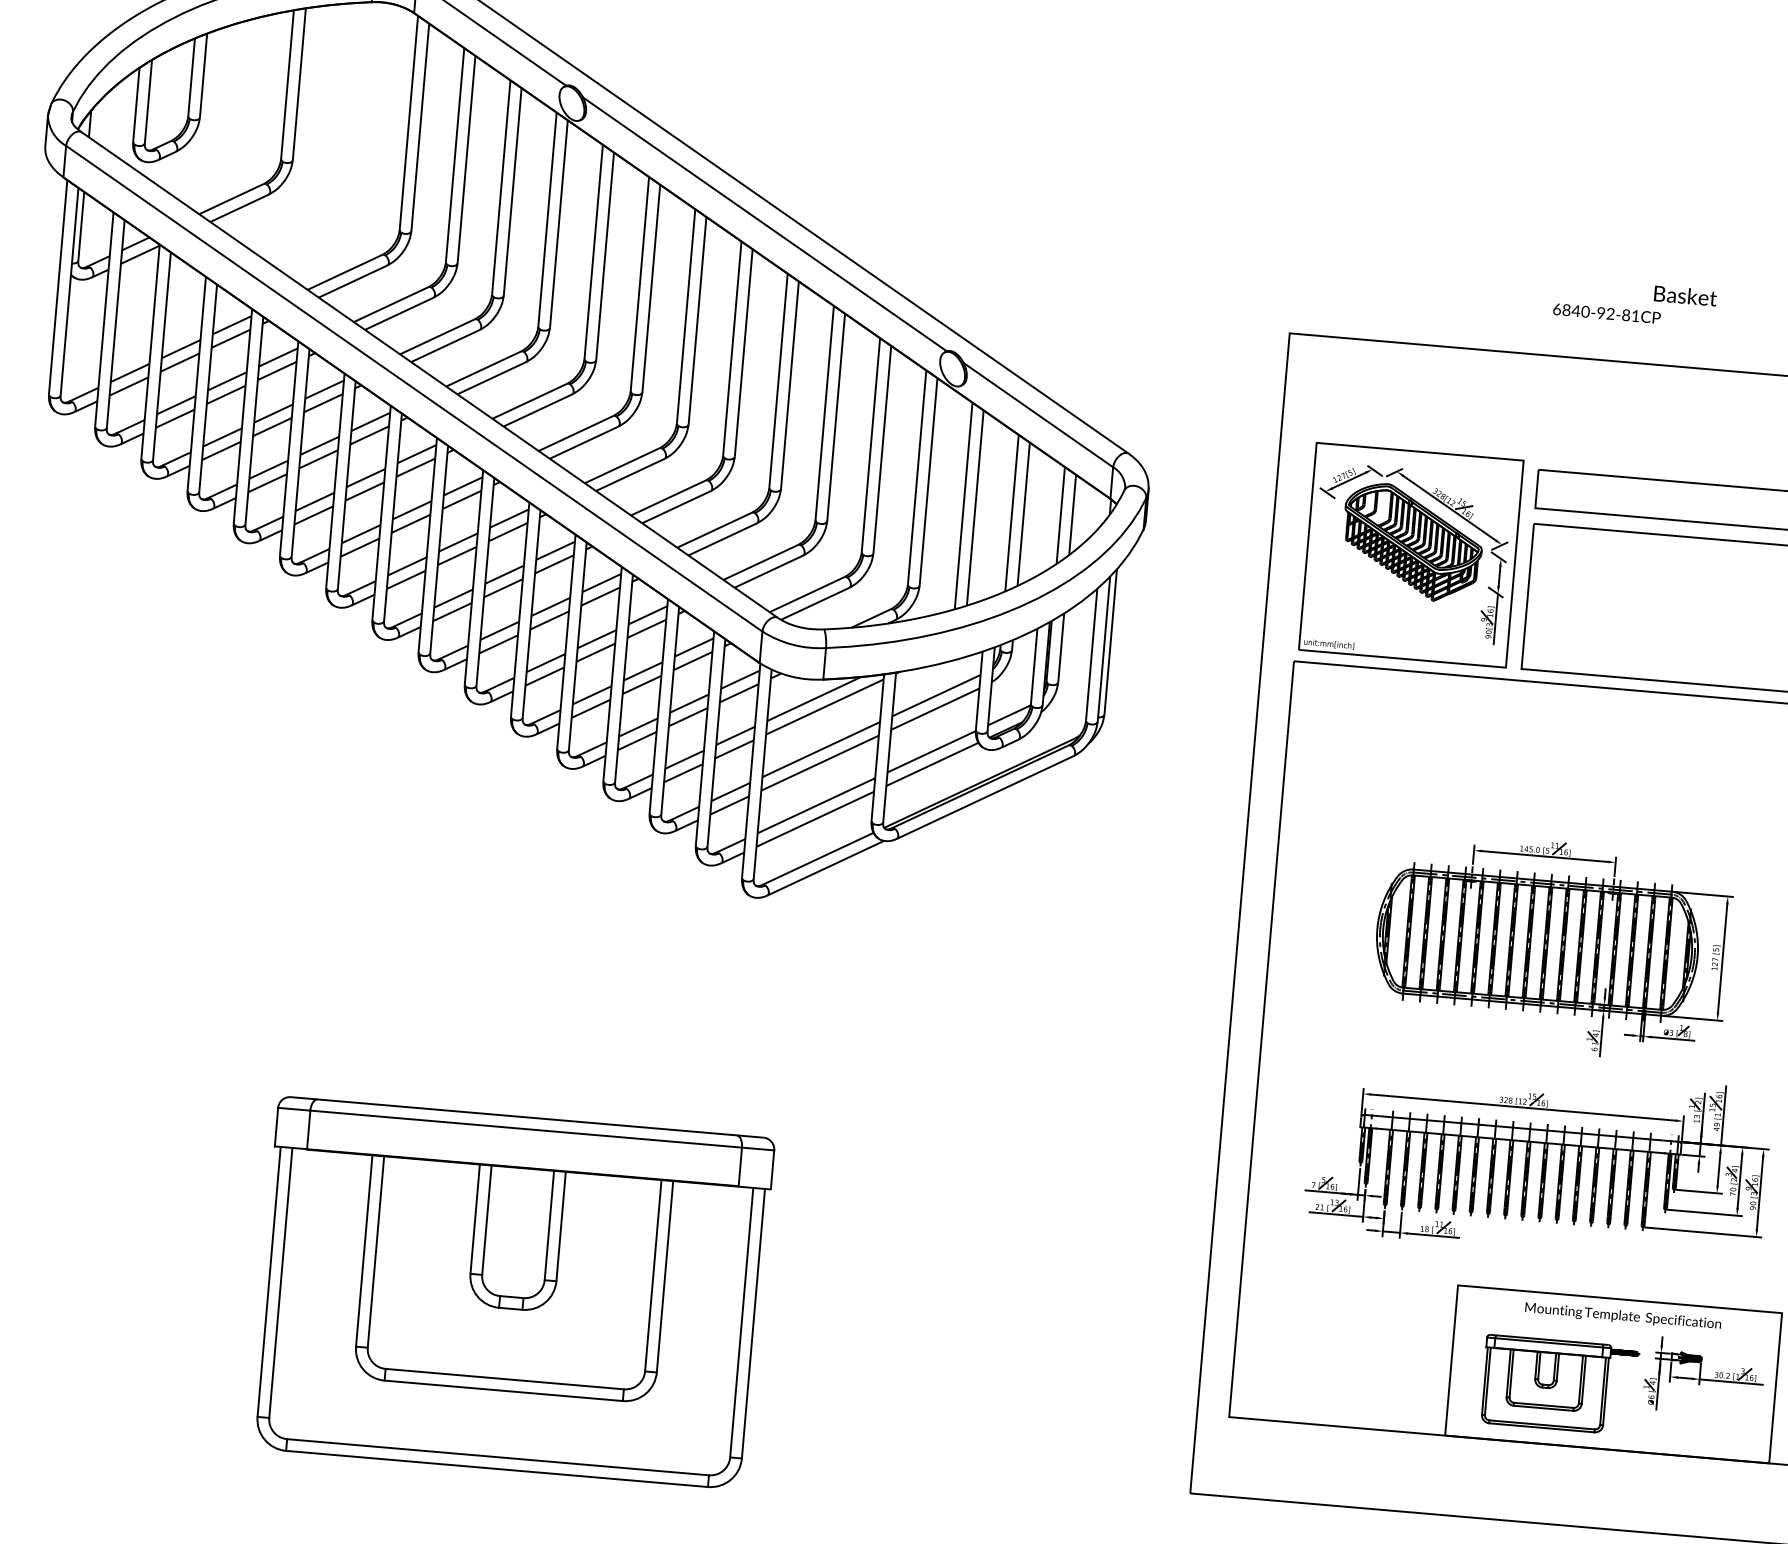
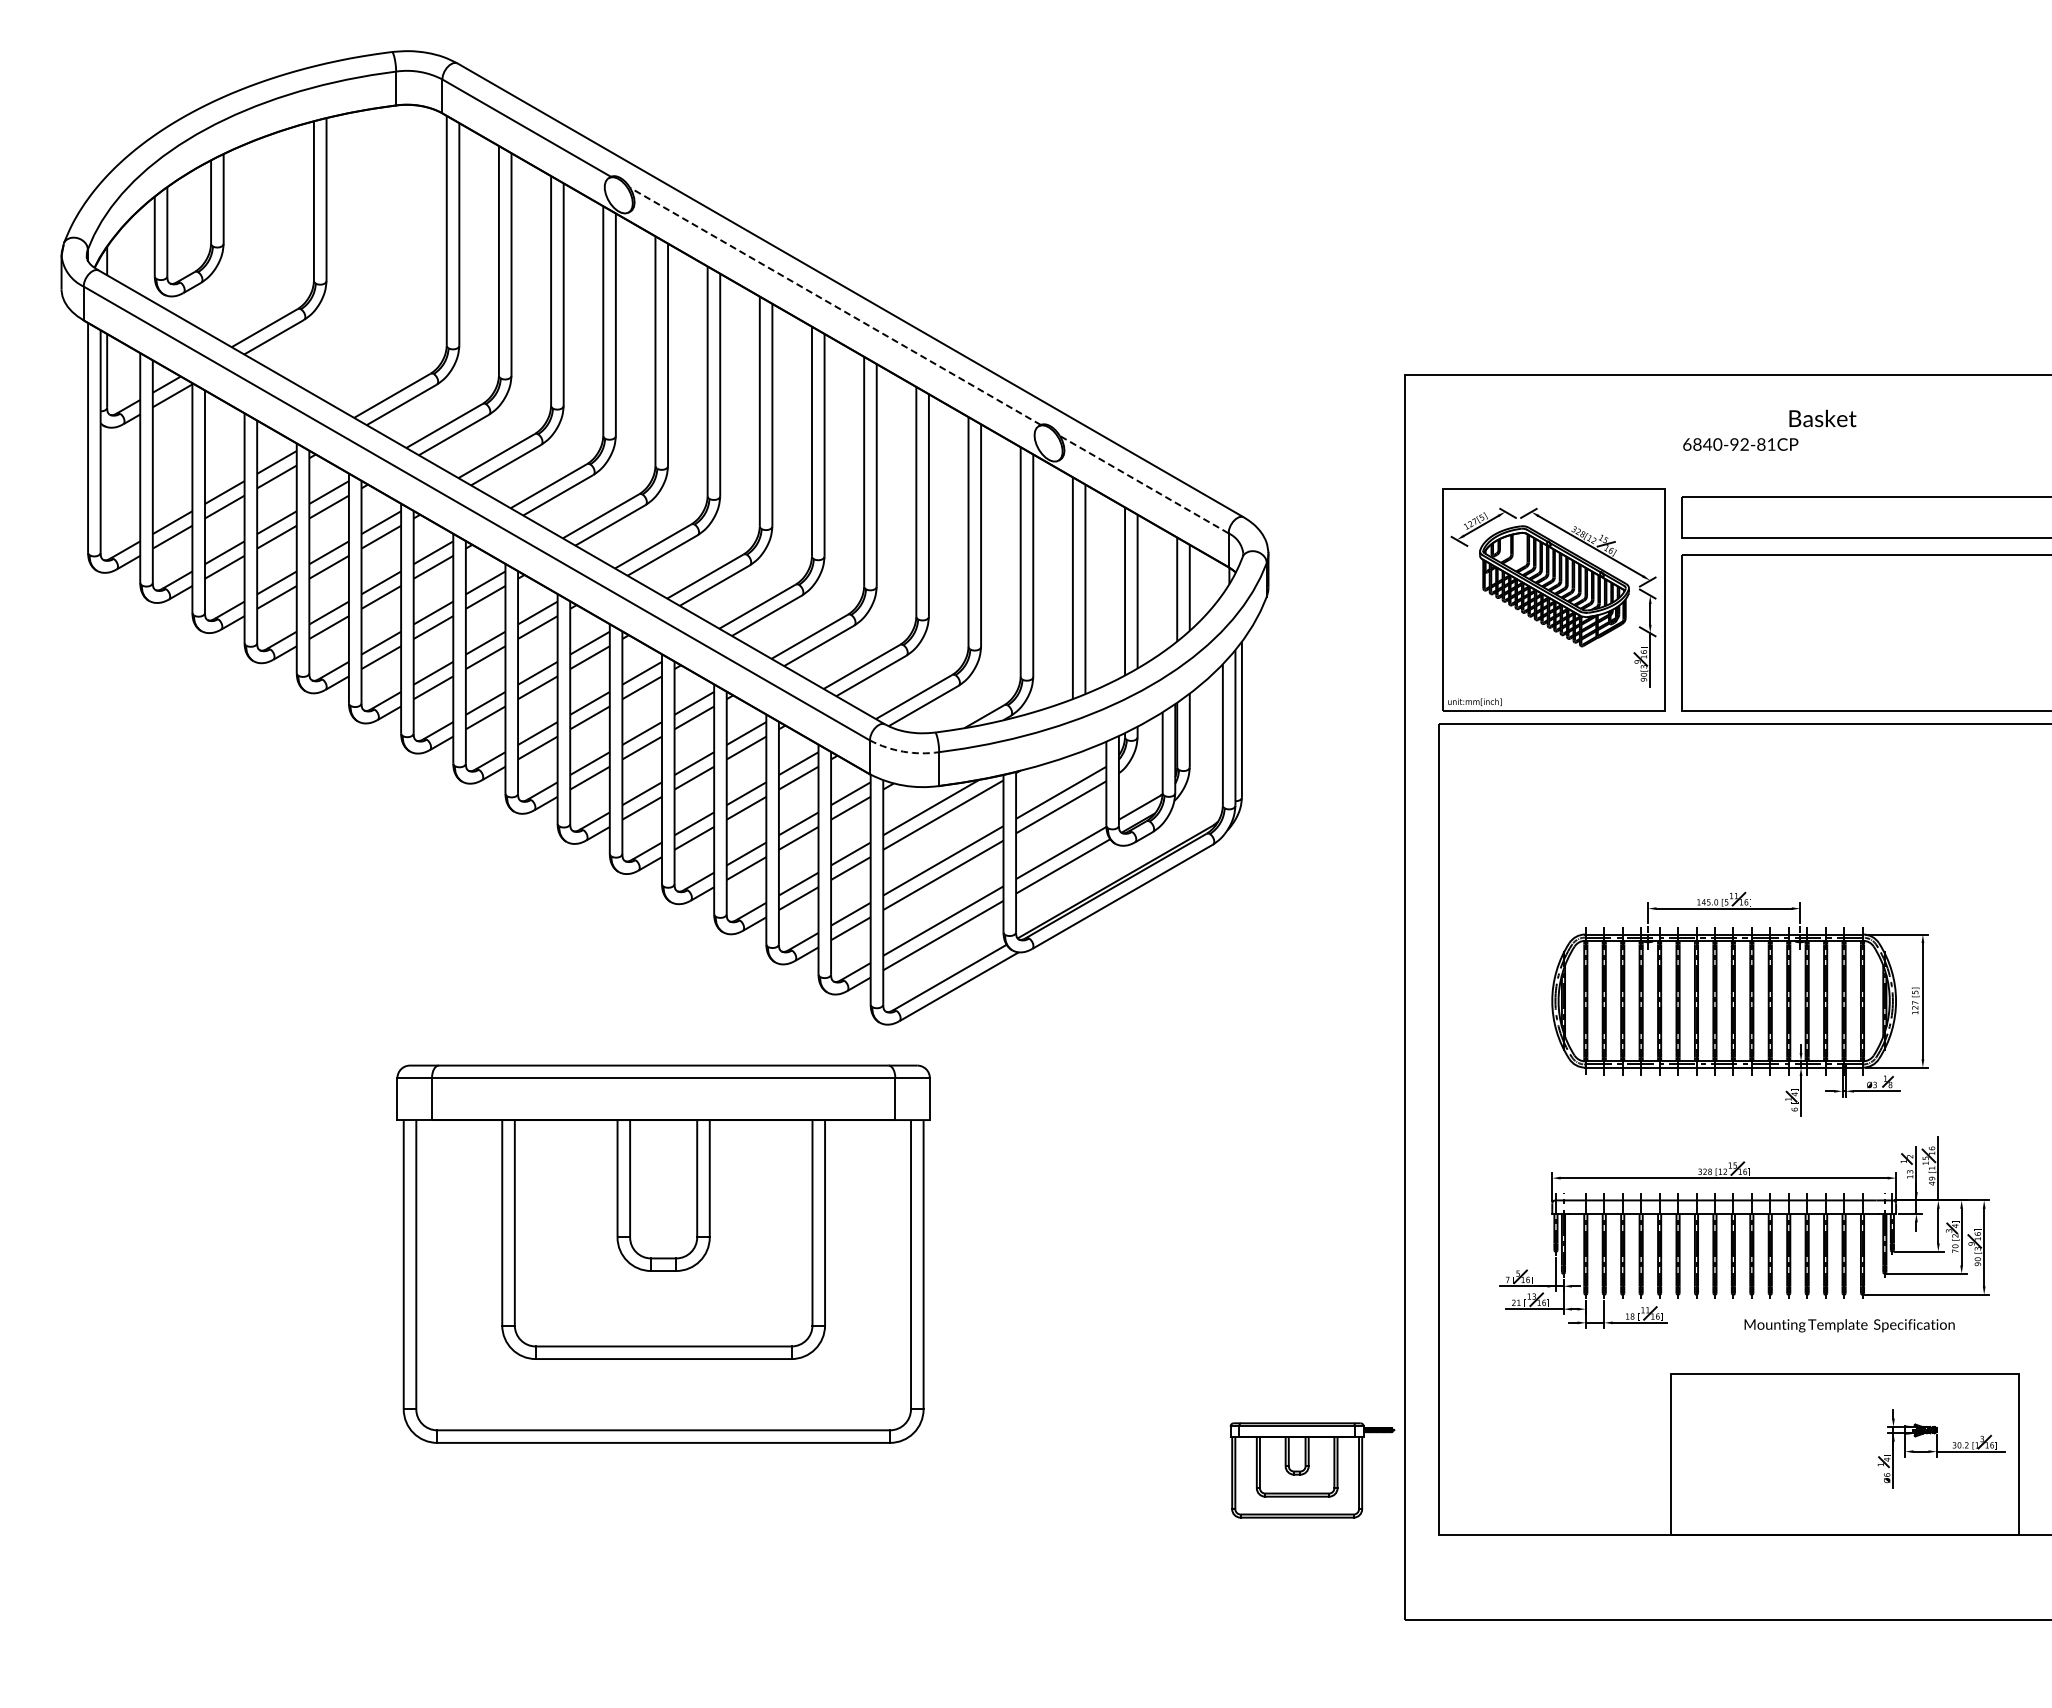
line: (765, 224) -> (835, 306), solid -> dashed
text: (1634, 301) -> (1769, 429), moved
line: (1037, 414) -> (1143, 484), solid -> dashed
arc: (792, 644) -> (903, 751), solid -> dashed
part: (512, 1292) -> (663, 1253), moved
text: (1623, 1316) -> (1849, 1325), moved
part: (1559, 1385) -> (1312, 1470), moved

